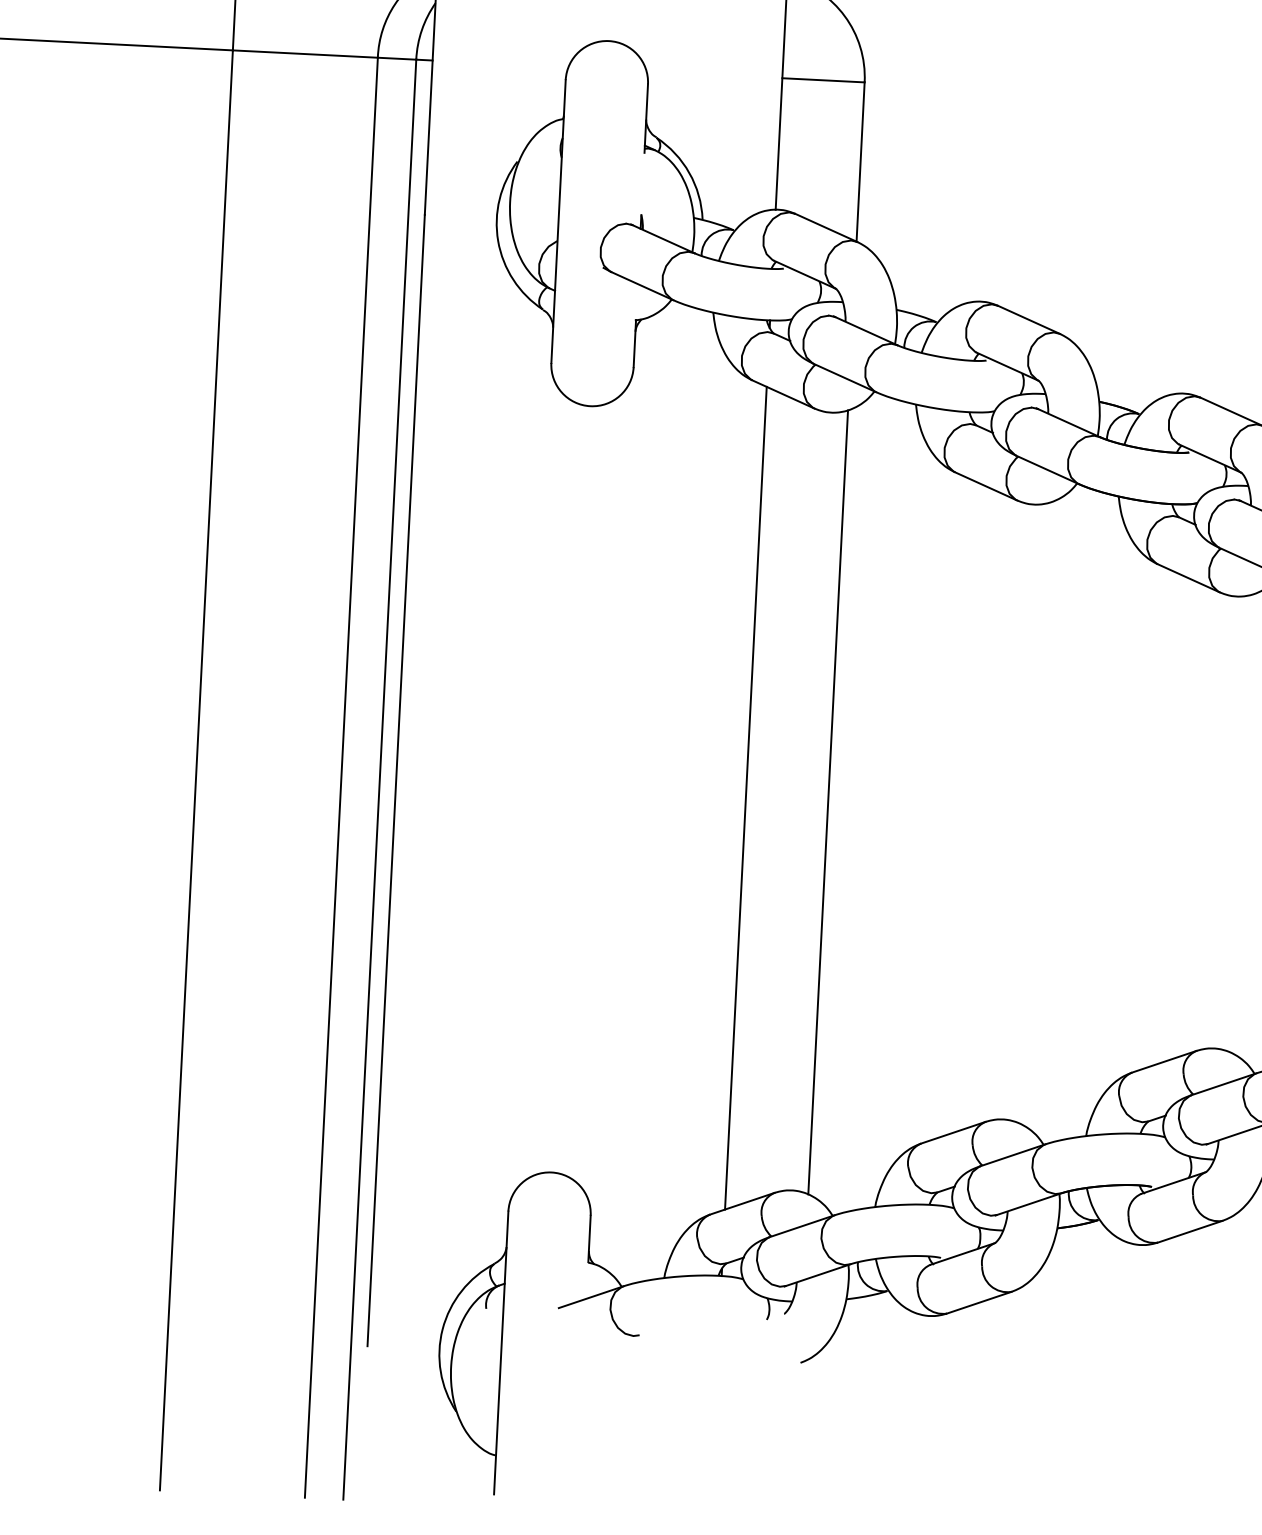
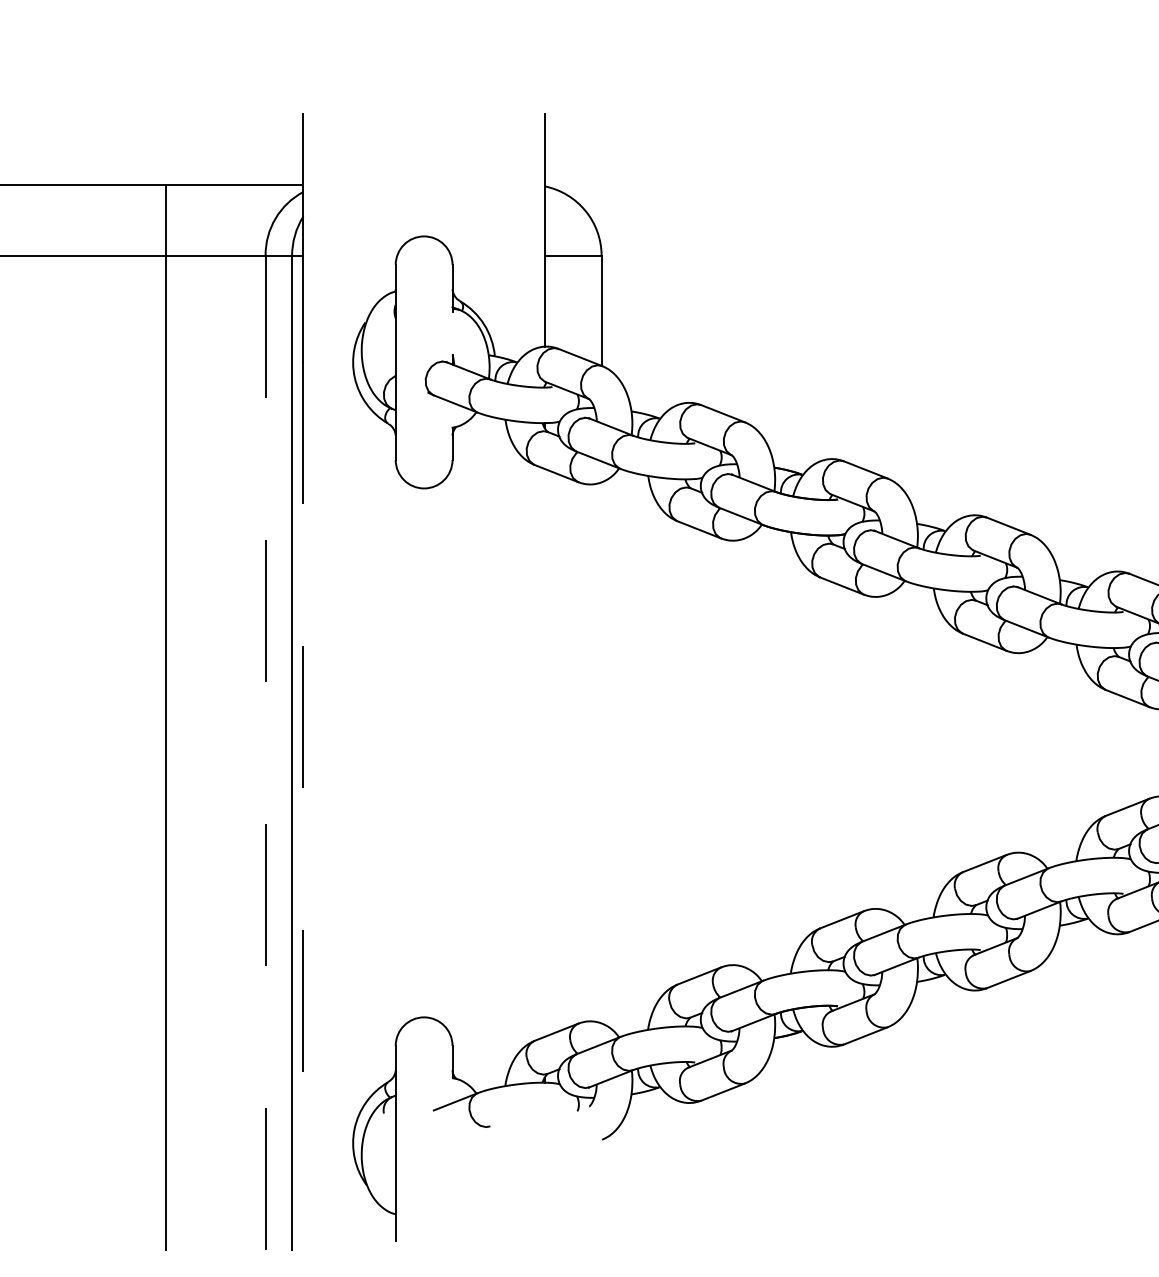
line: (341, 777) -> (265, 752), solid -> dashed
line: (396, 781) -> (303, 753), solid -> dashed
line: (745, 797) -> (544, 752), removed
line: (828, 801) -> (601, 752), removed

